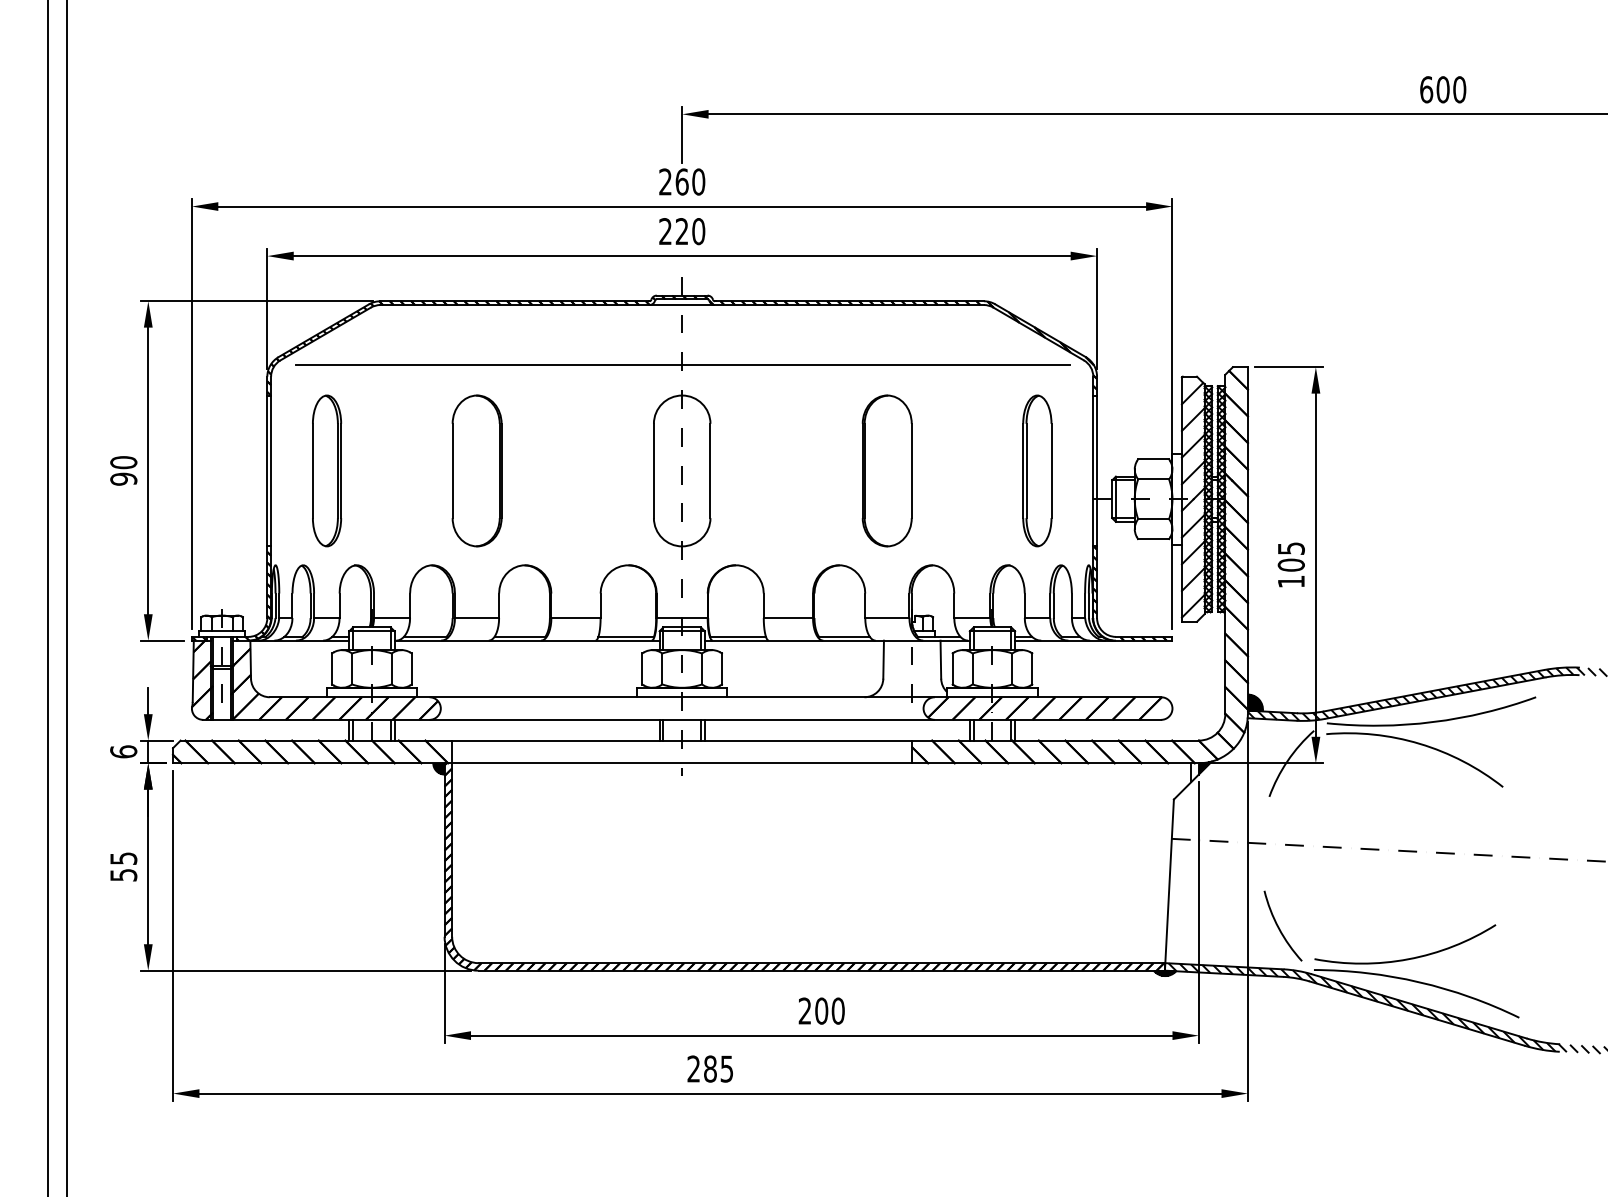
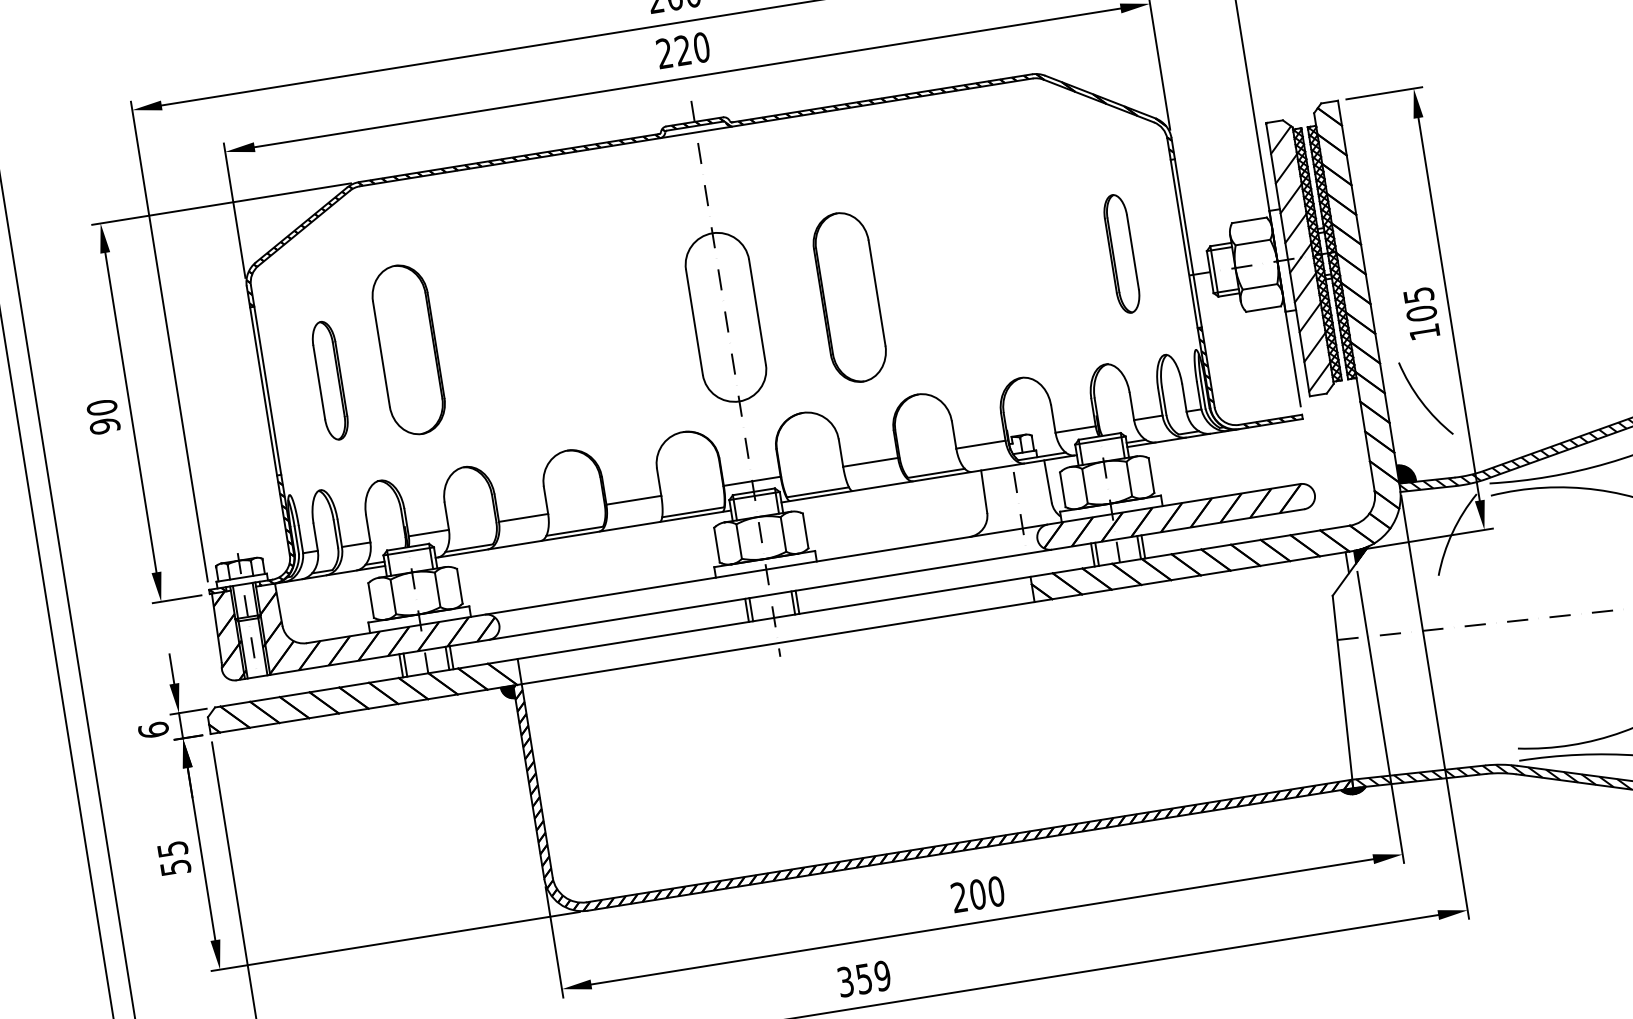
line: (683, 365) -> (708, 199), removed
part: (327, 470) -> (330, 380), size x0.7
part: (476, 470) -> (407, 349), moved
part: (886, 470) -> (848, 297), moved
part: (1037, 470) -> (1121, 253), size x0.7
arc: (1279, 927) -> (1422, 400), moved
text: (710, 1068) -> (864, 978), 285 -> 359

